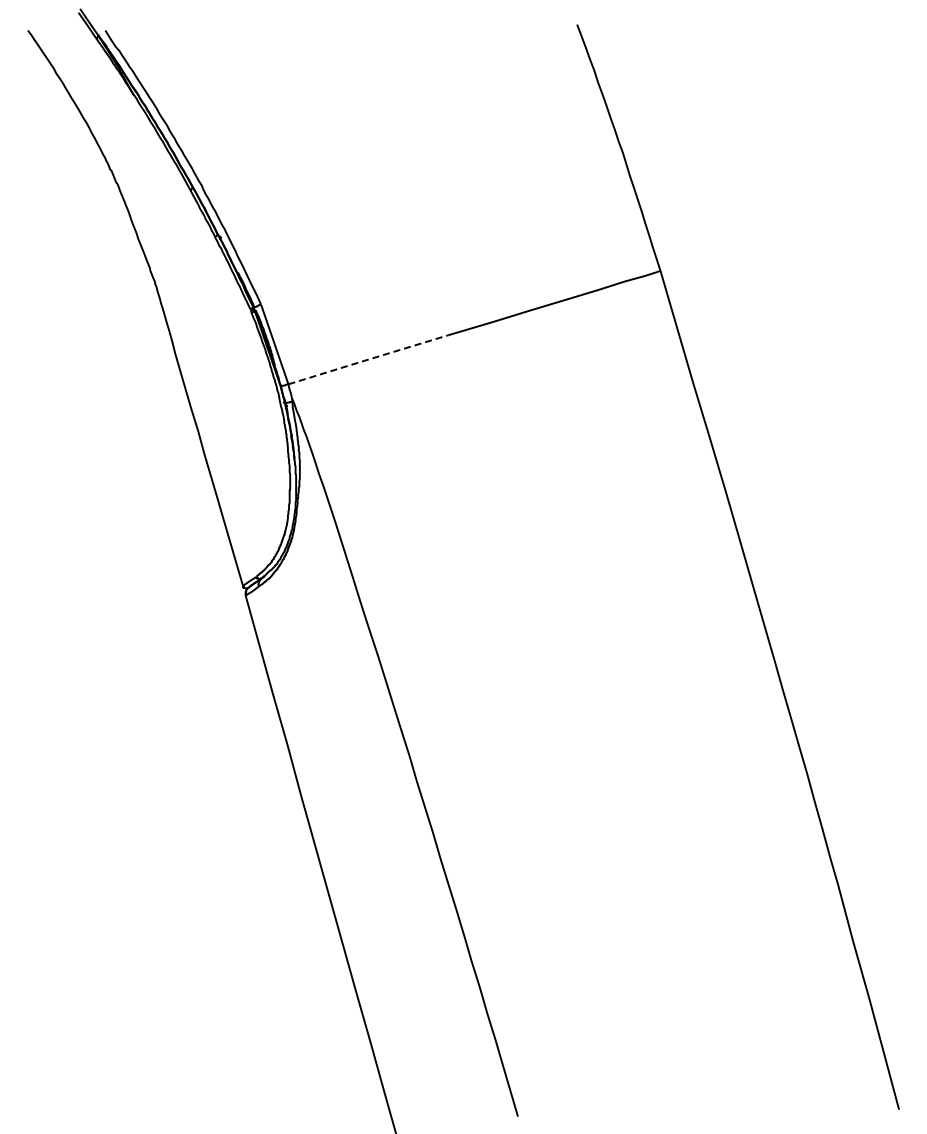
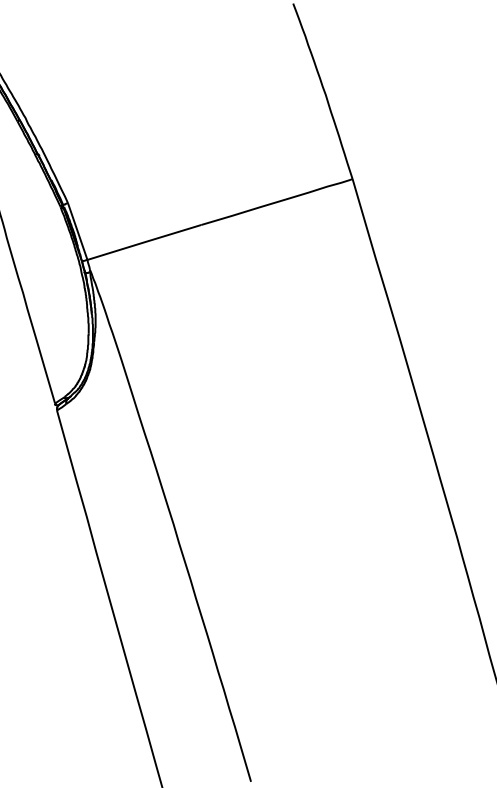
line: (368, 359) -> (144, 242), dashed -> solid

